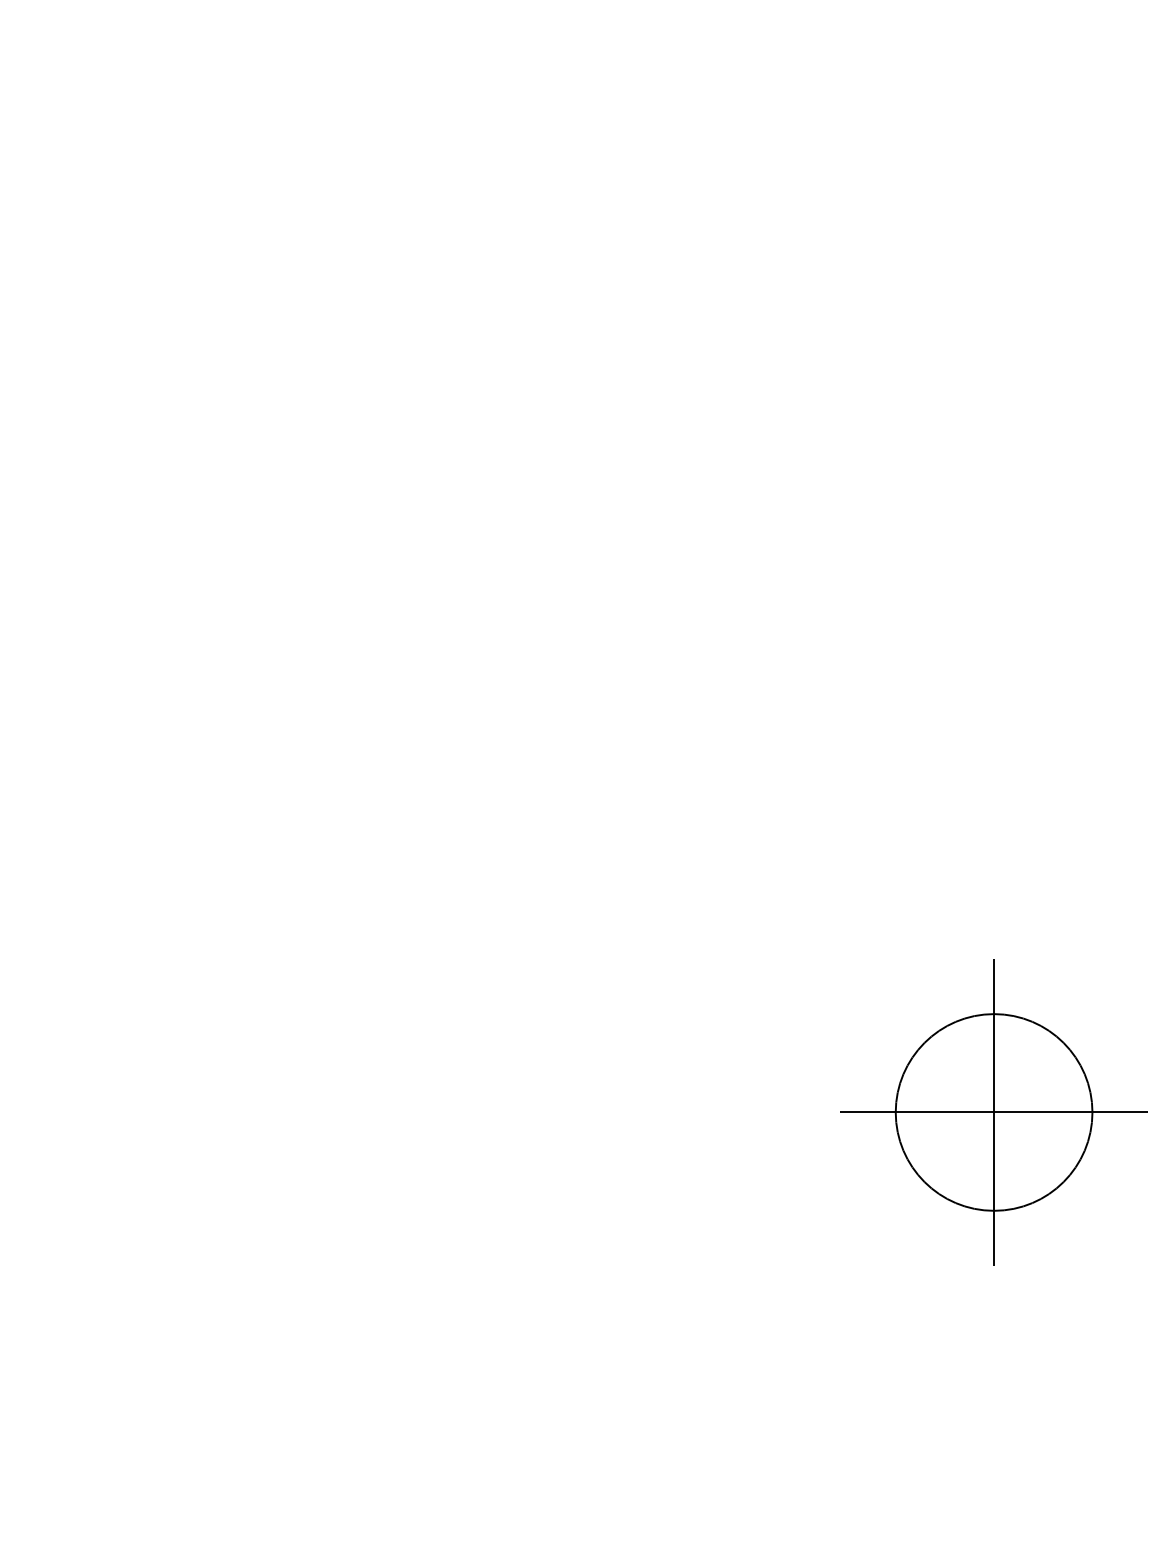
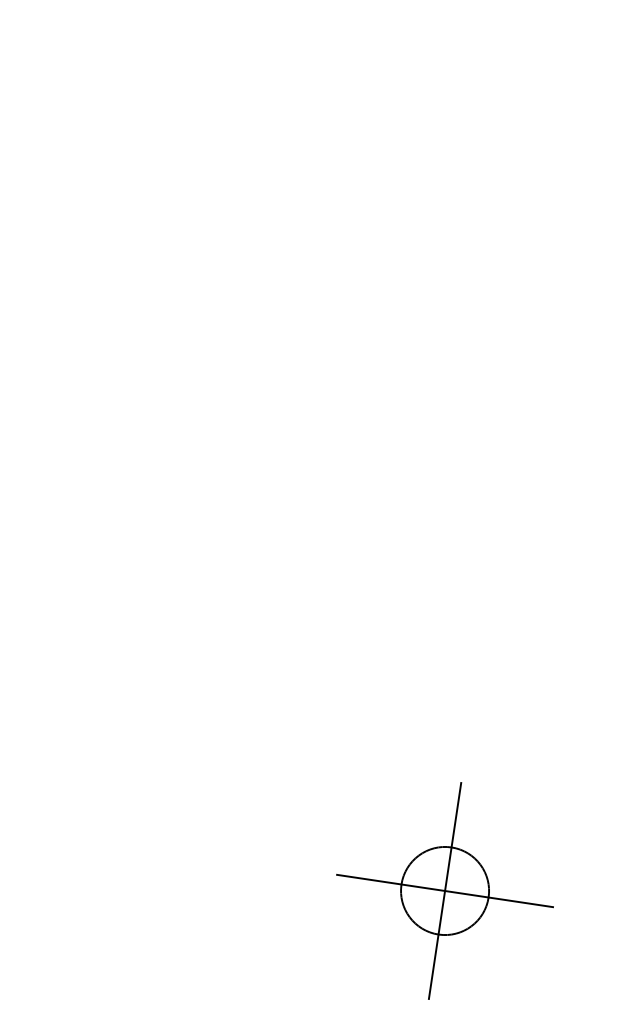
circle: (993, 1111) -> (444, 890), size x0.62

